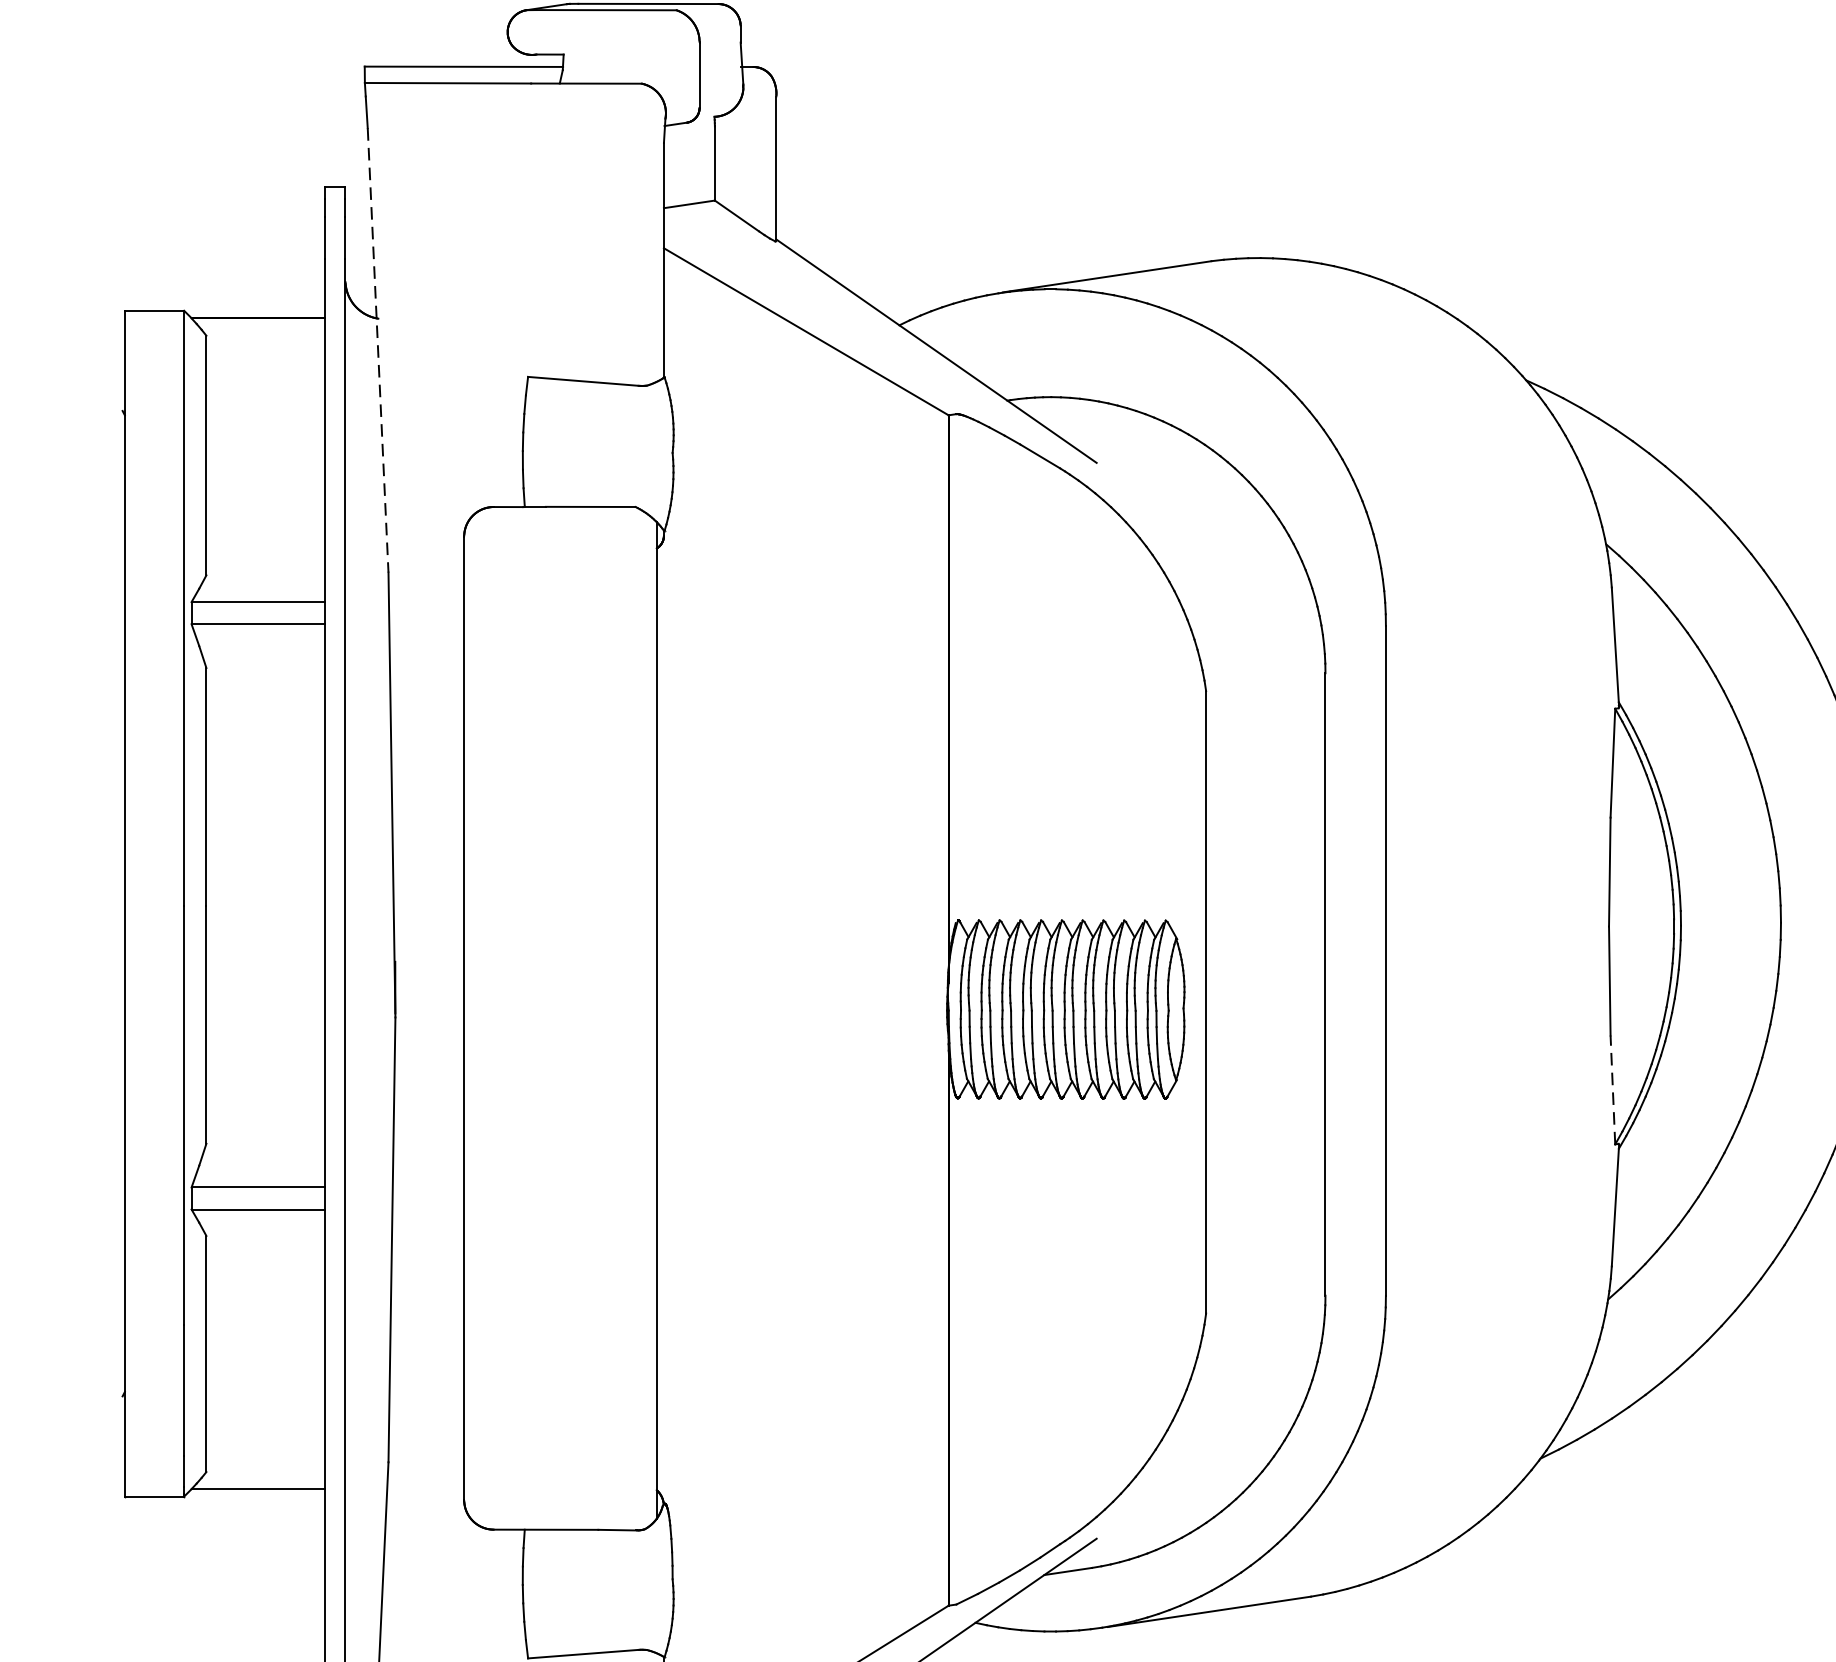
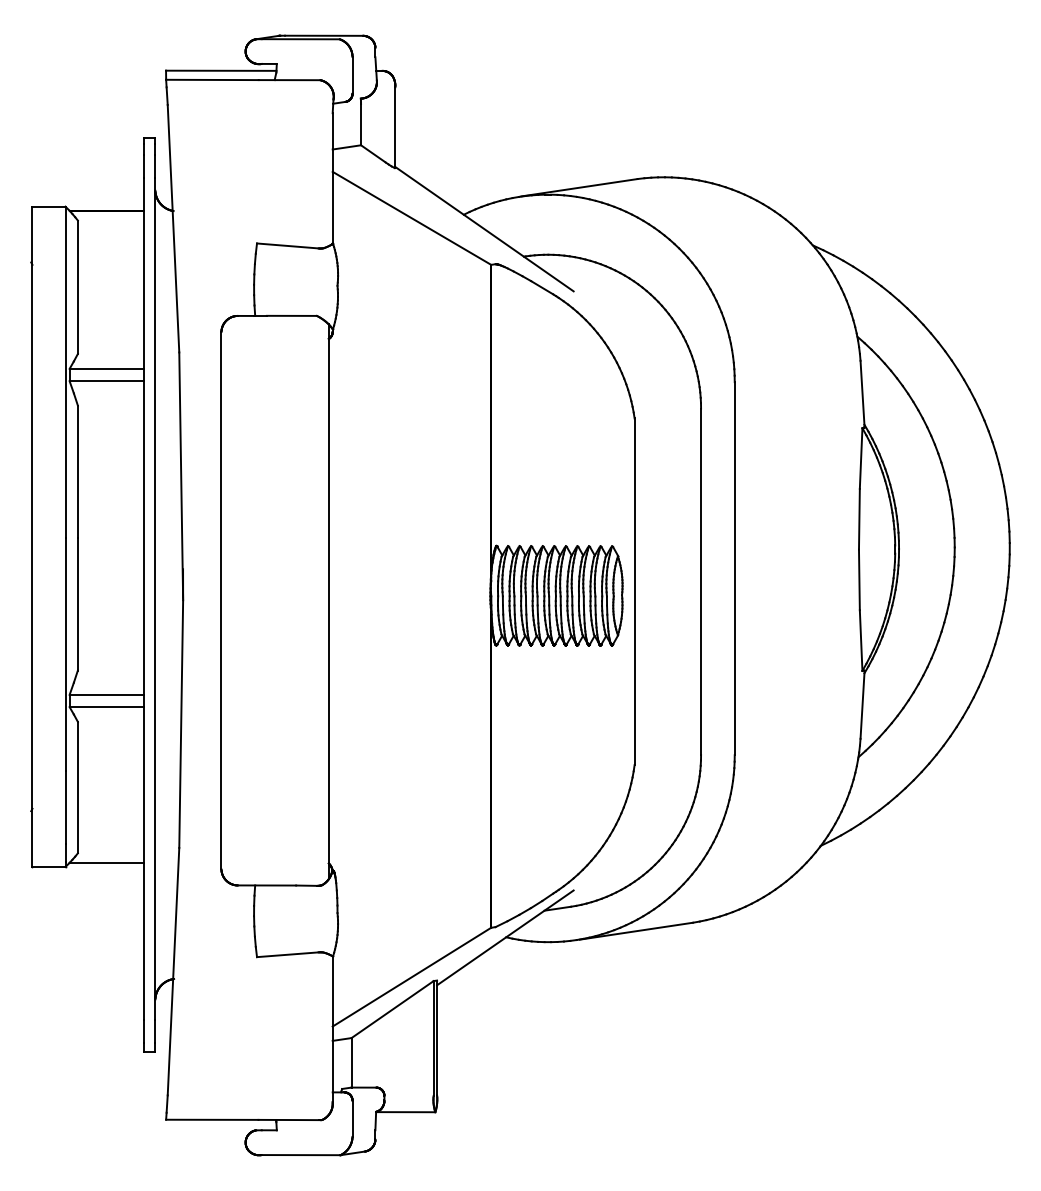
line: (378, 350) -> (173, 228), dashed -> solid
line: (1613, 1089) -> (861, 640), dashed -> solid

